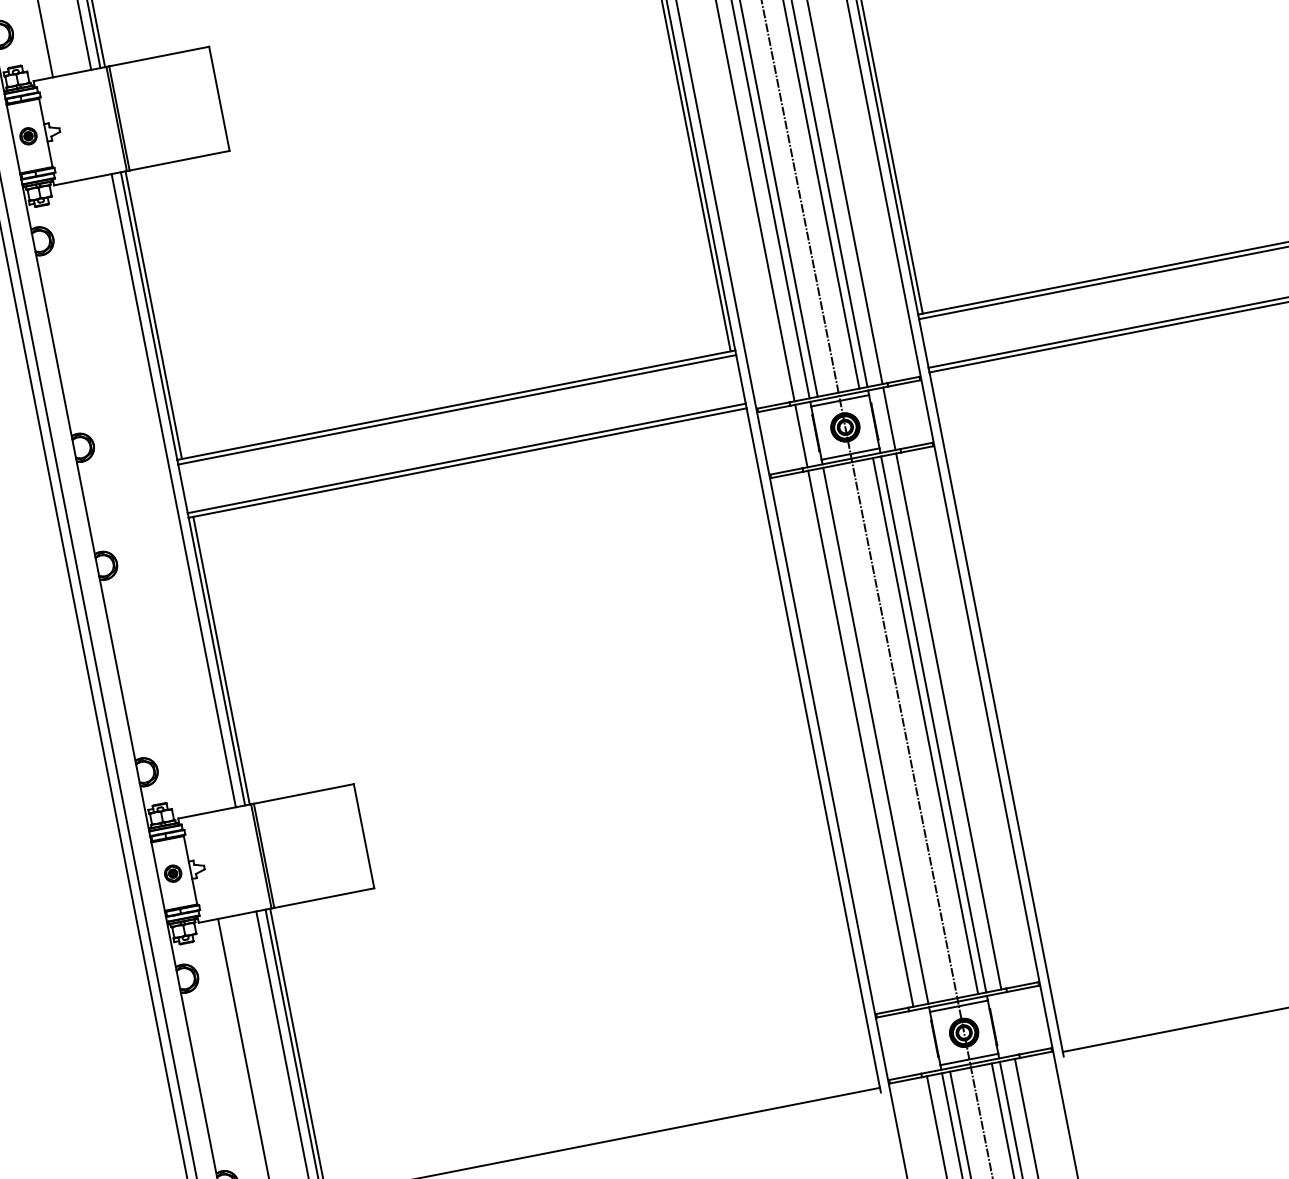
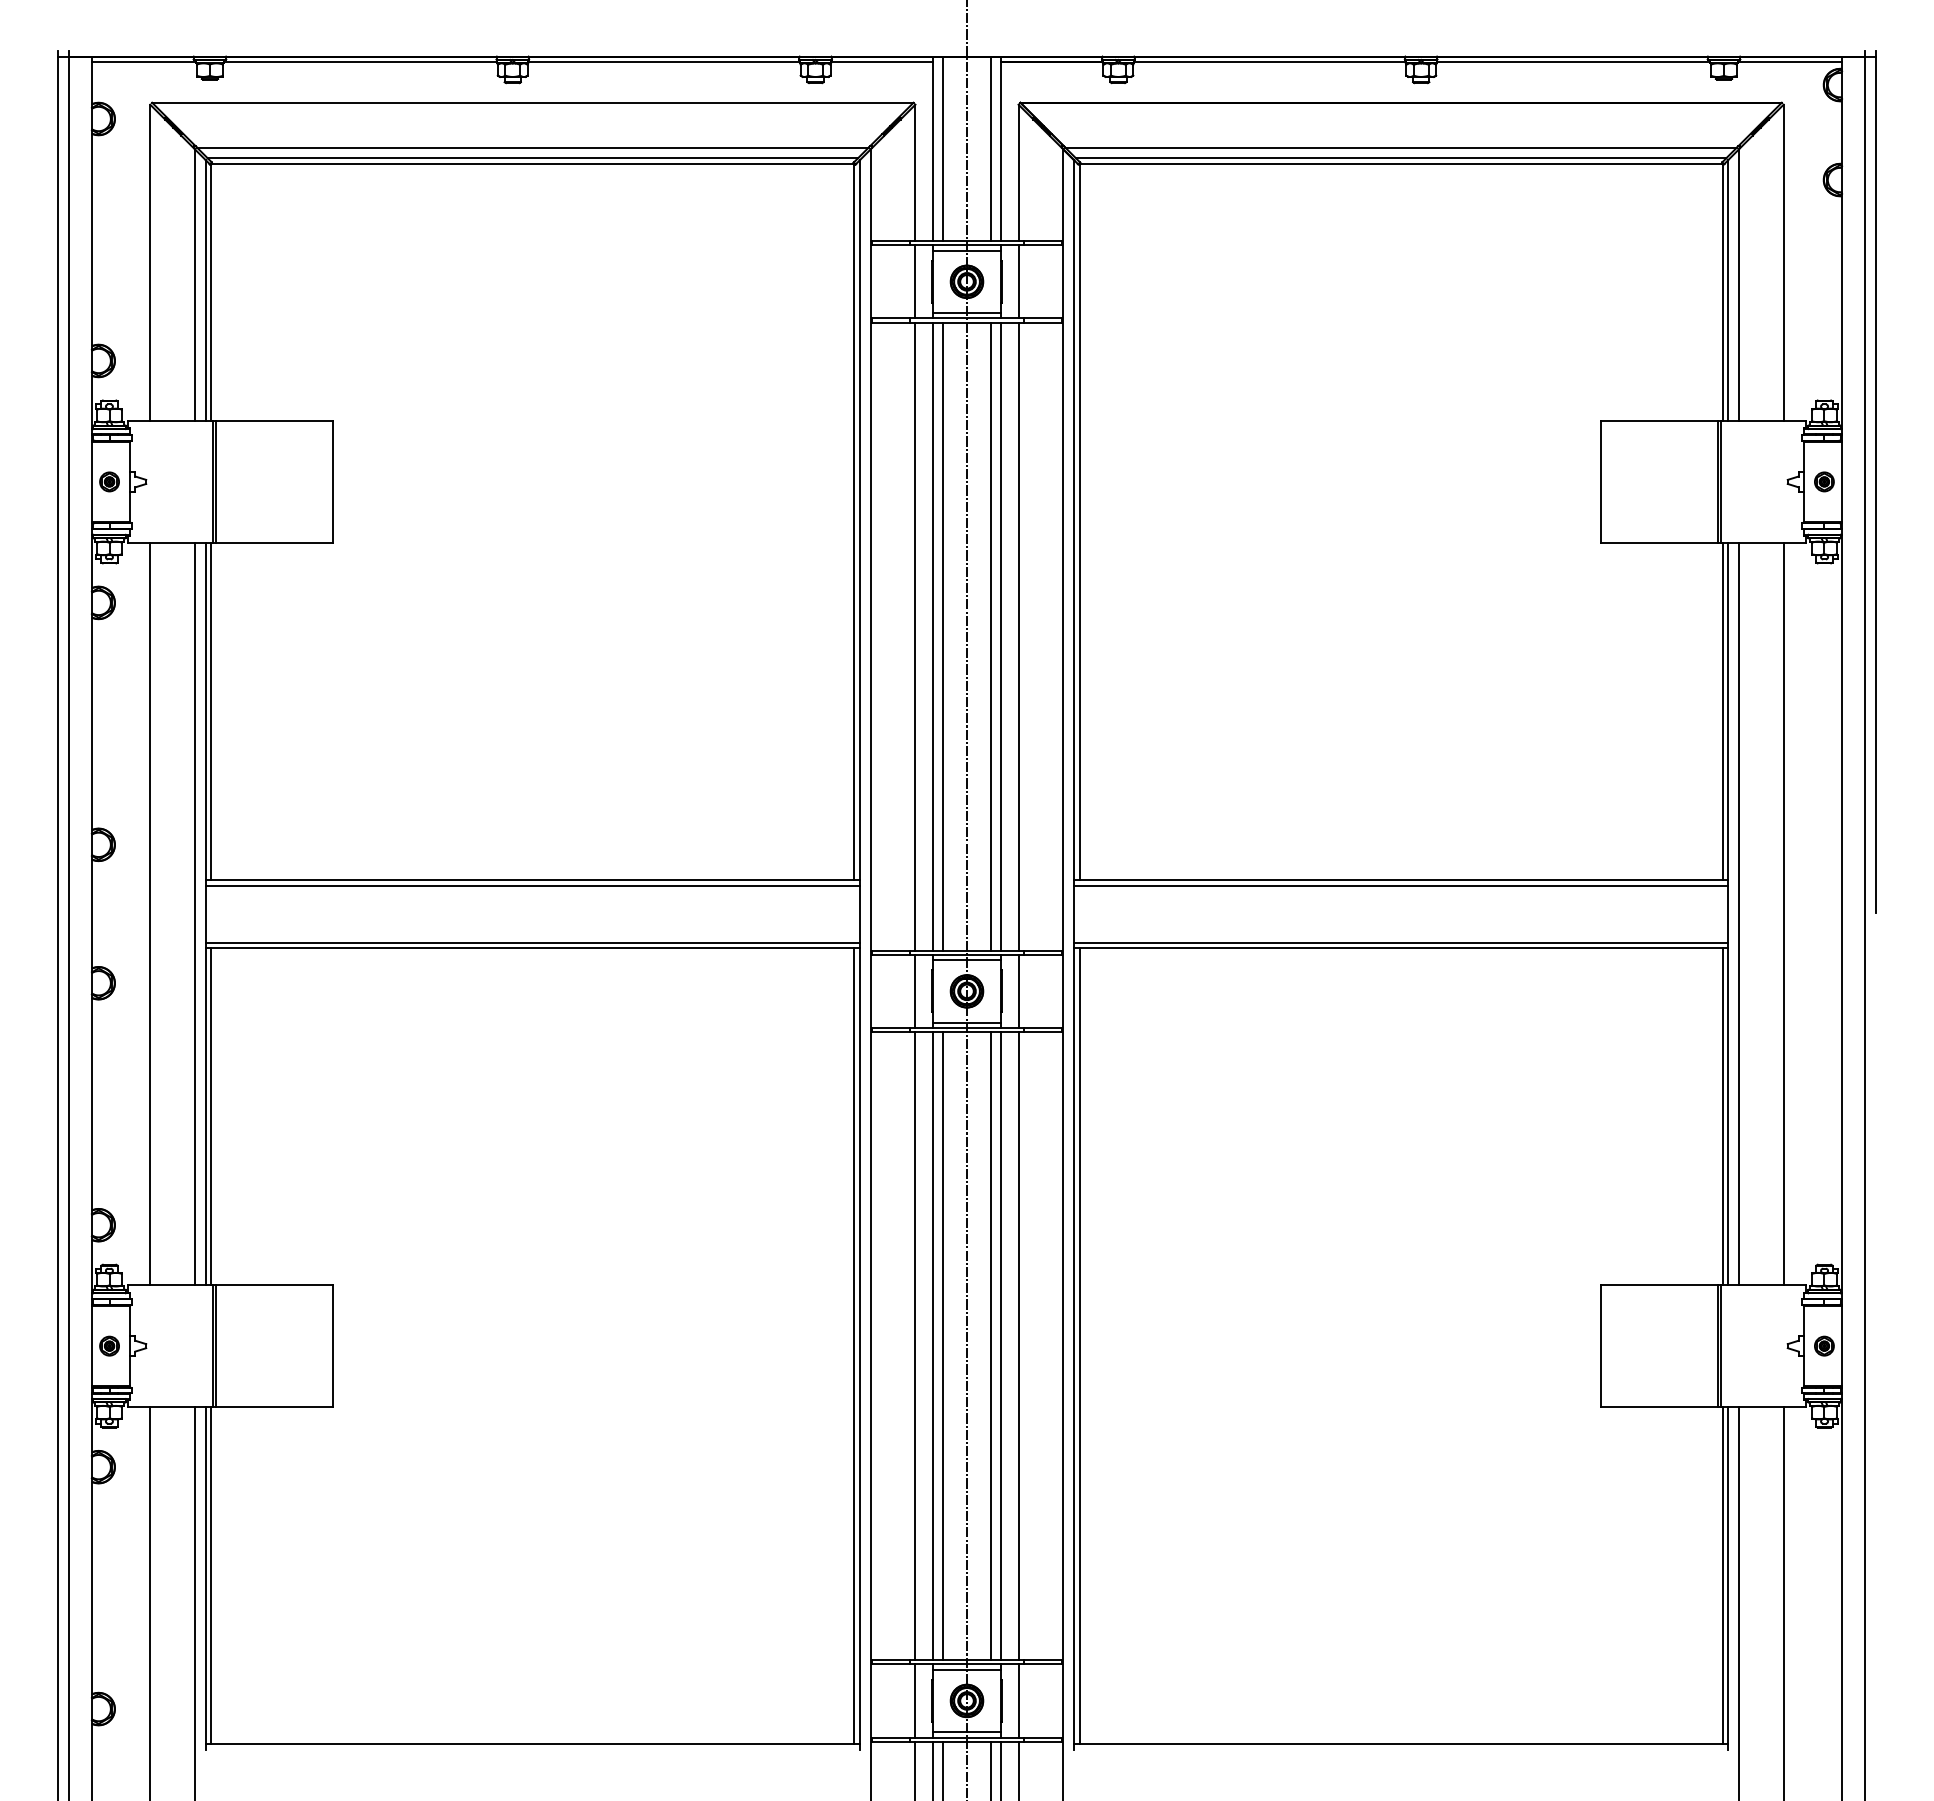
line: (135, 498) -> (150, 914), added
line: (1000, 710) -> (1079, 1345), added
line: (883, 734) -> (942, 1346), added
line: (808, 748) -> (854, 1345), added
line: (1008, 1023) -> (1018, 1700), added
line: (920, 1041) -> (915, 1700), added

